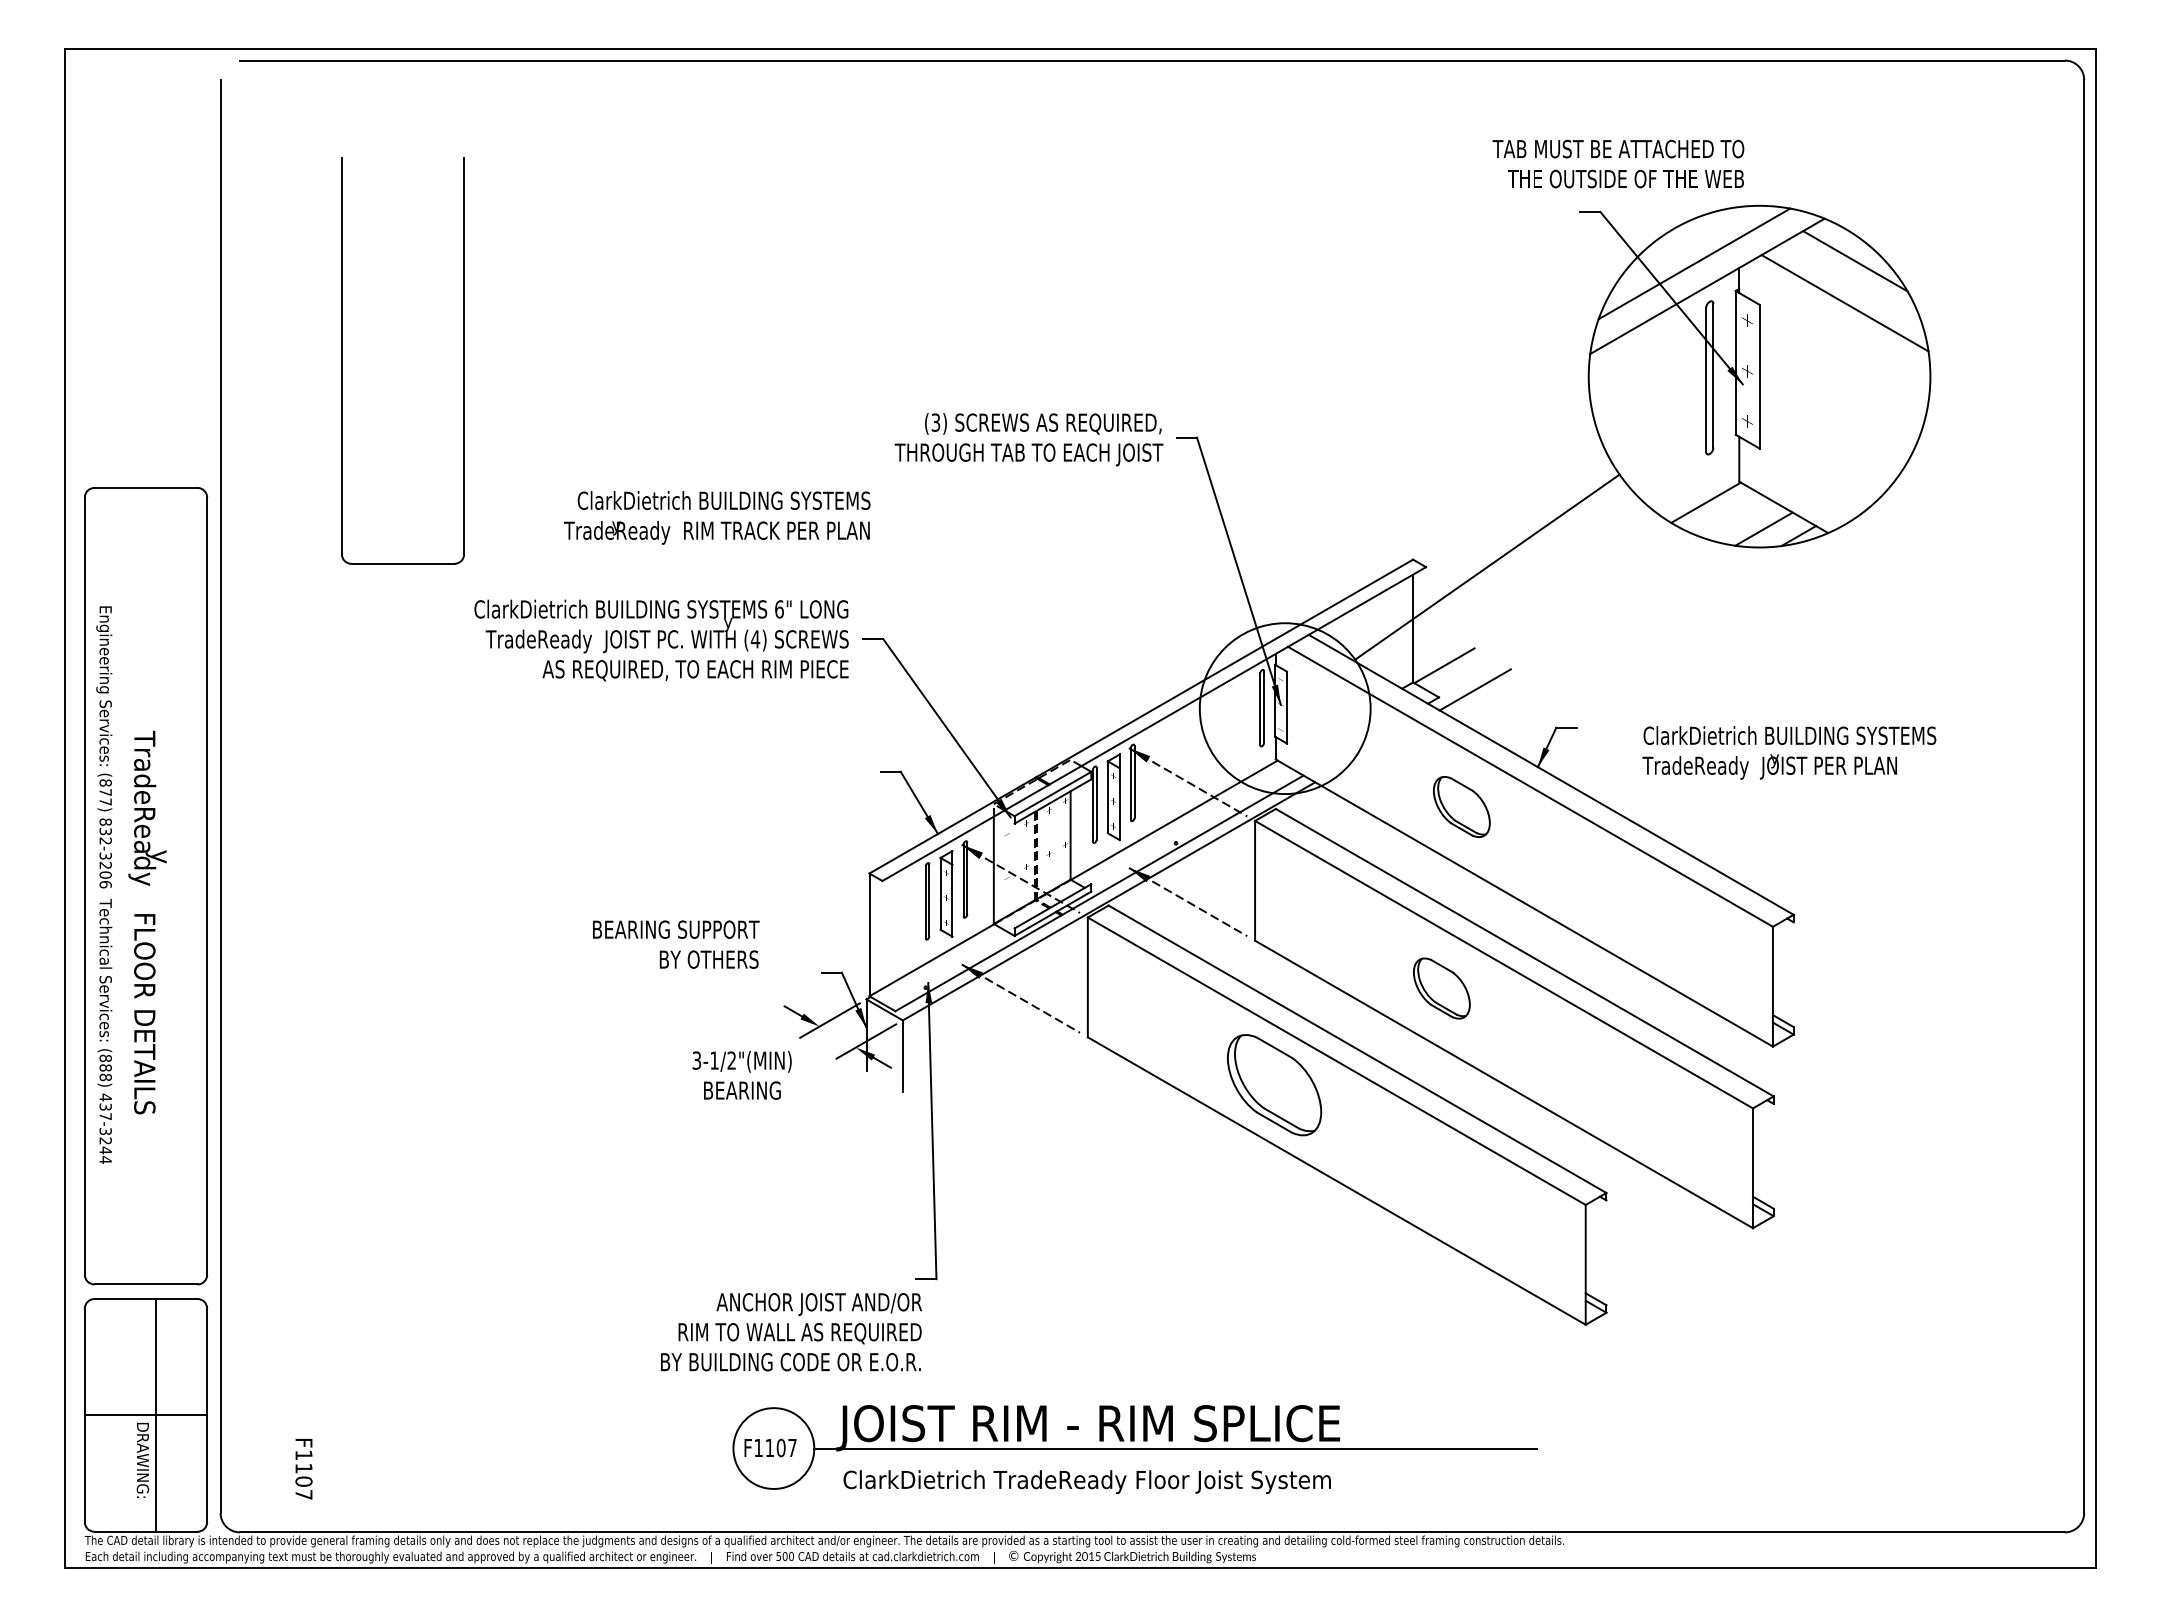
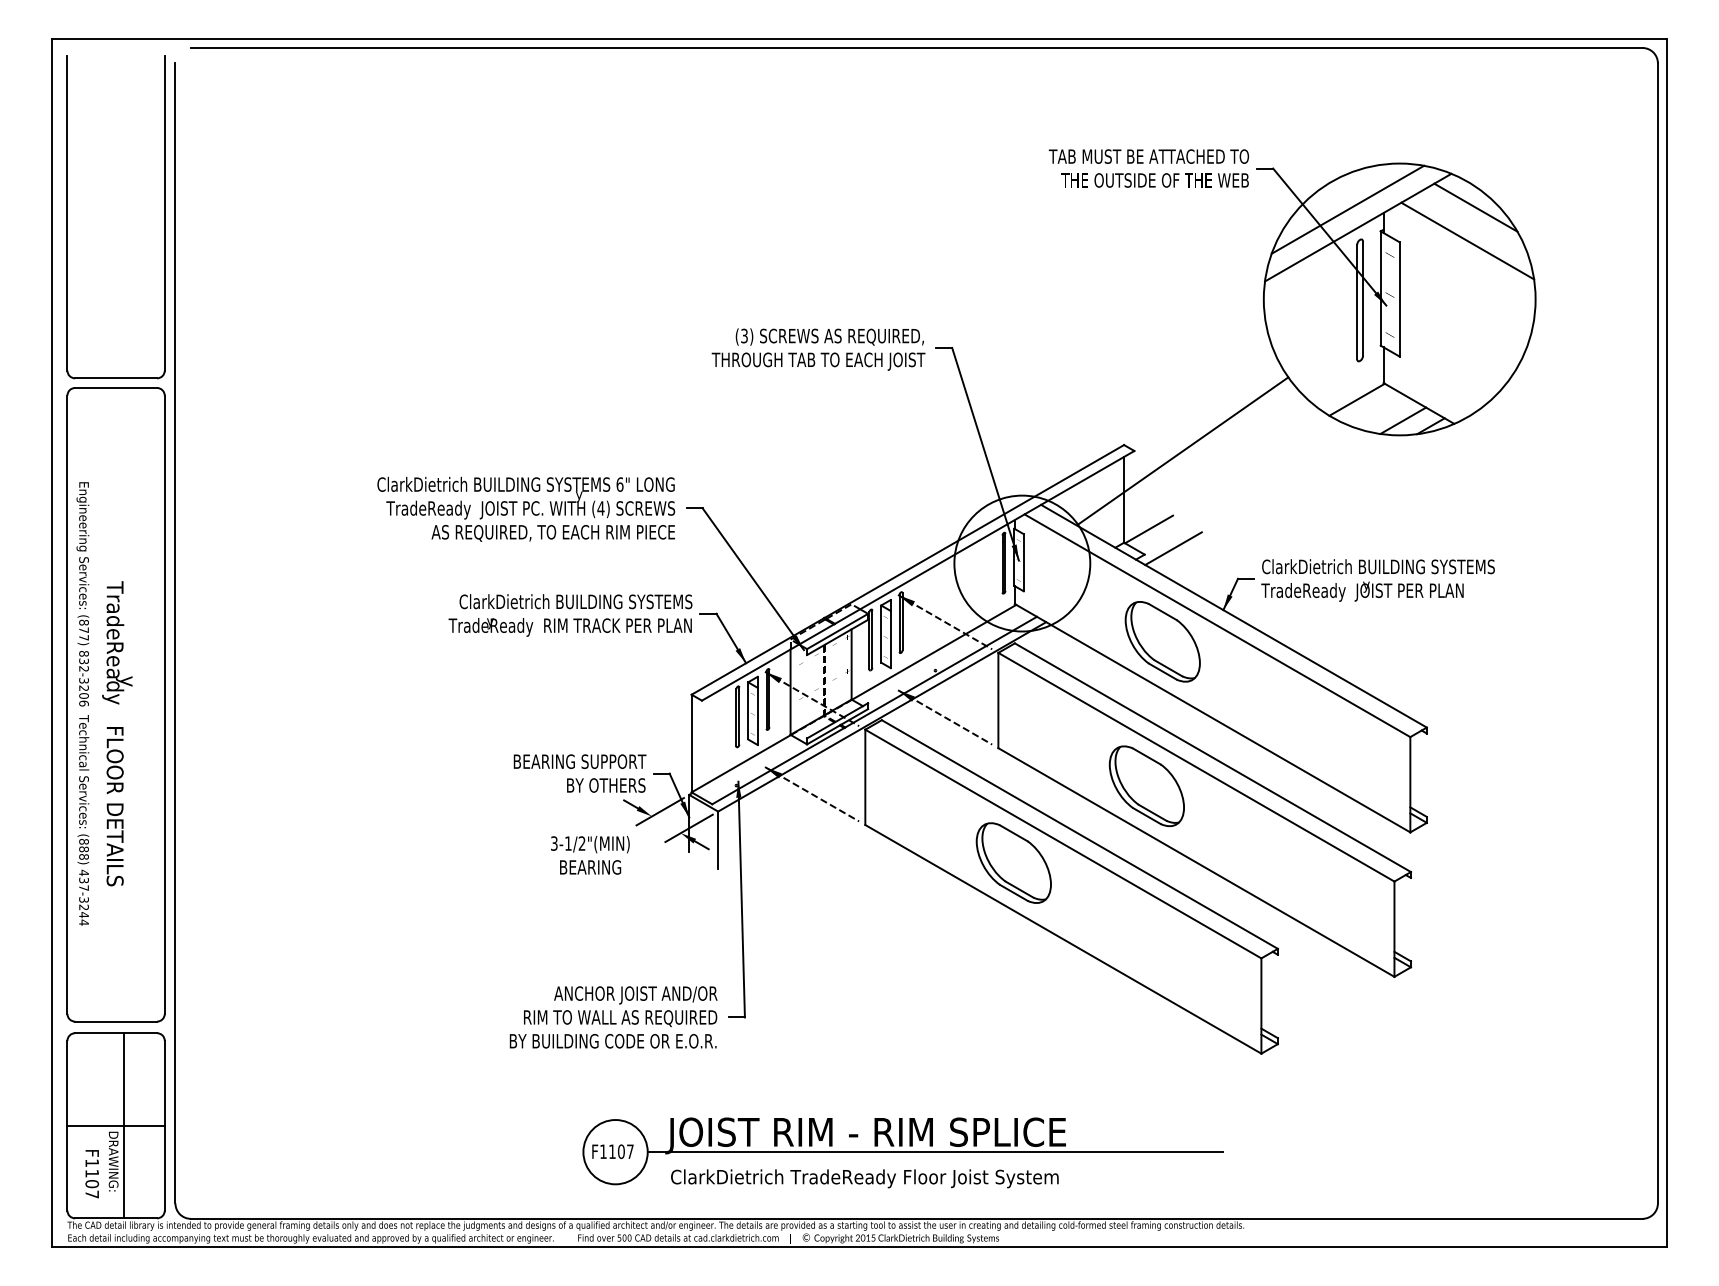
text: (1618, 163) -> (1149, 168), moved
part: (342, 360) -> (67, 216), moved
text: (717, 517) -> (570, 615), moved
text: (1789, 752) -> (1378, 580), moved
part: (1461, 806) -> (1162, 641), size x1.67
text: (676, 944) -> (580, 773), moved
part: (1441, 988) -> (1146, 786), size x1.67
text: (791, 1332) -> (613, 1017), moved
text: (303, 1469) -> (91, 1174), moved

